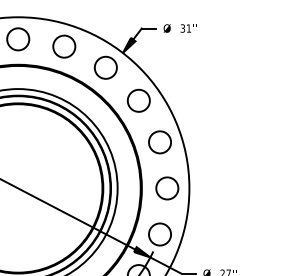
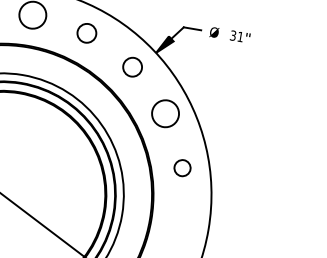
circle: (64, 46) -> (87, 33), size x0.7
circle: (105, 67) -> (132, 66), size x0.7
circle: (159, 142) -> (181, 168), size x0.6
circle: (167, 188) -> (182, 225), removed

